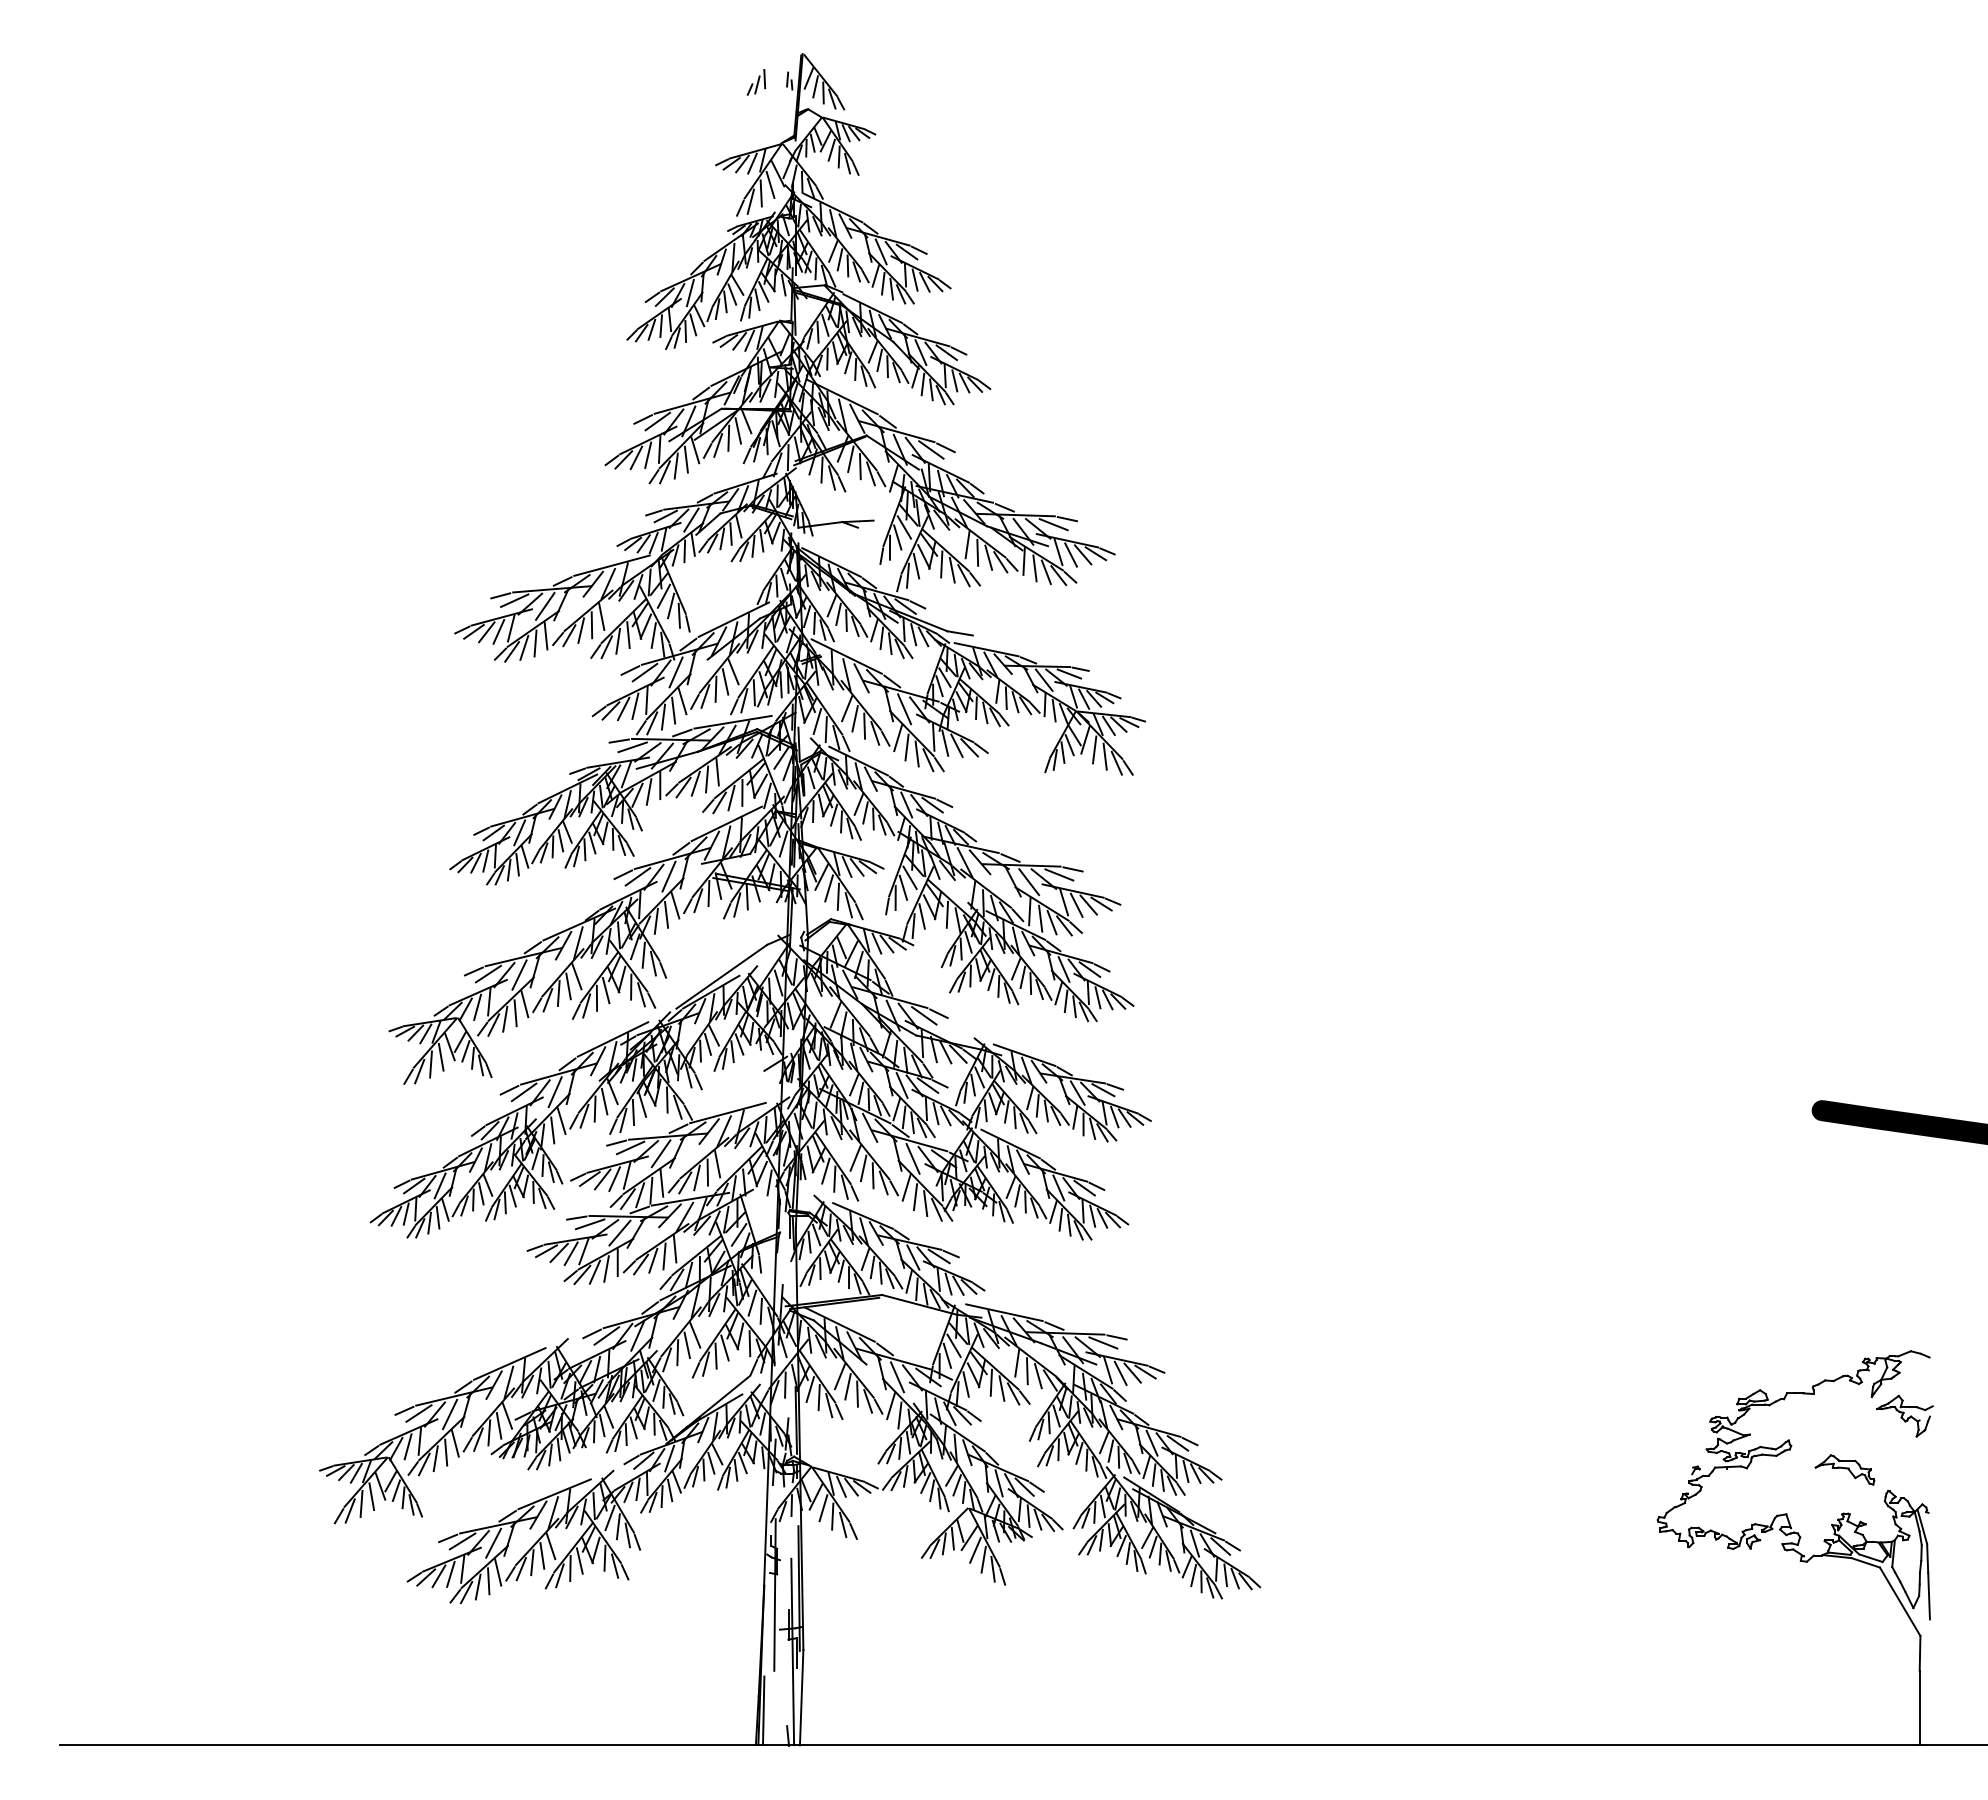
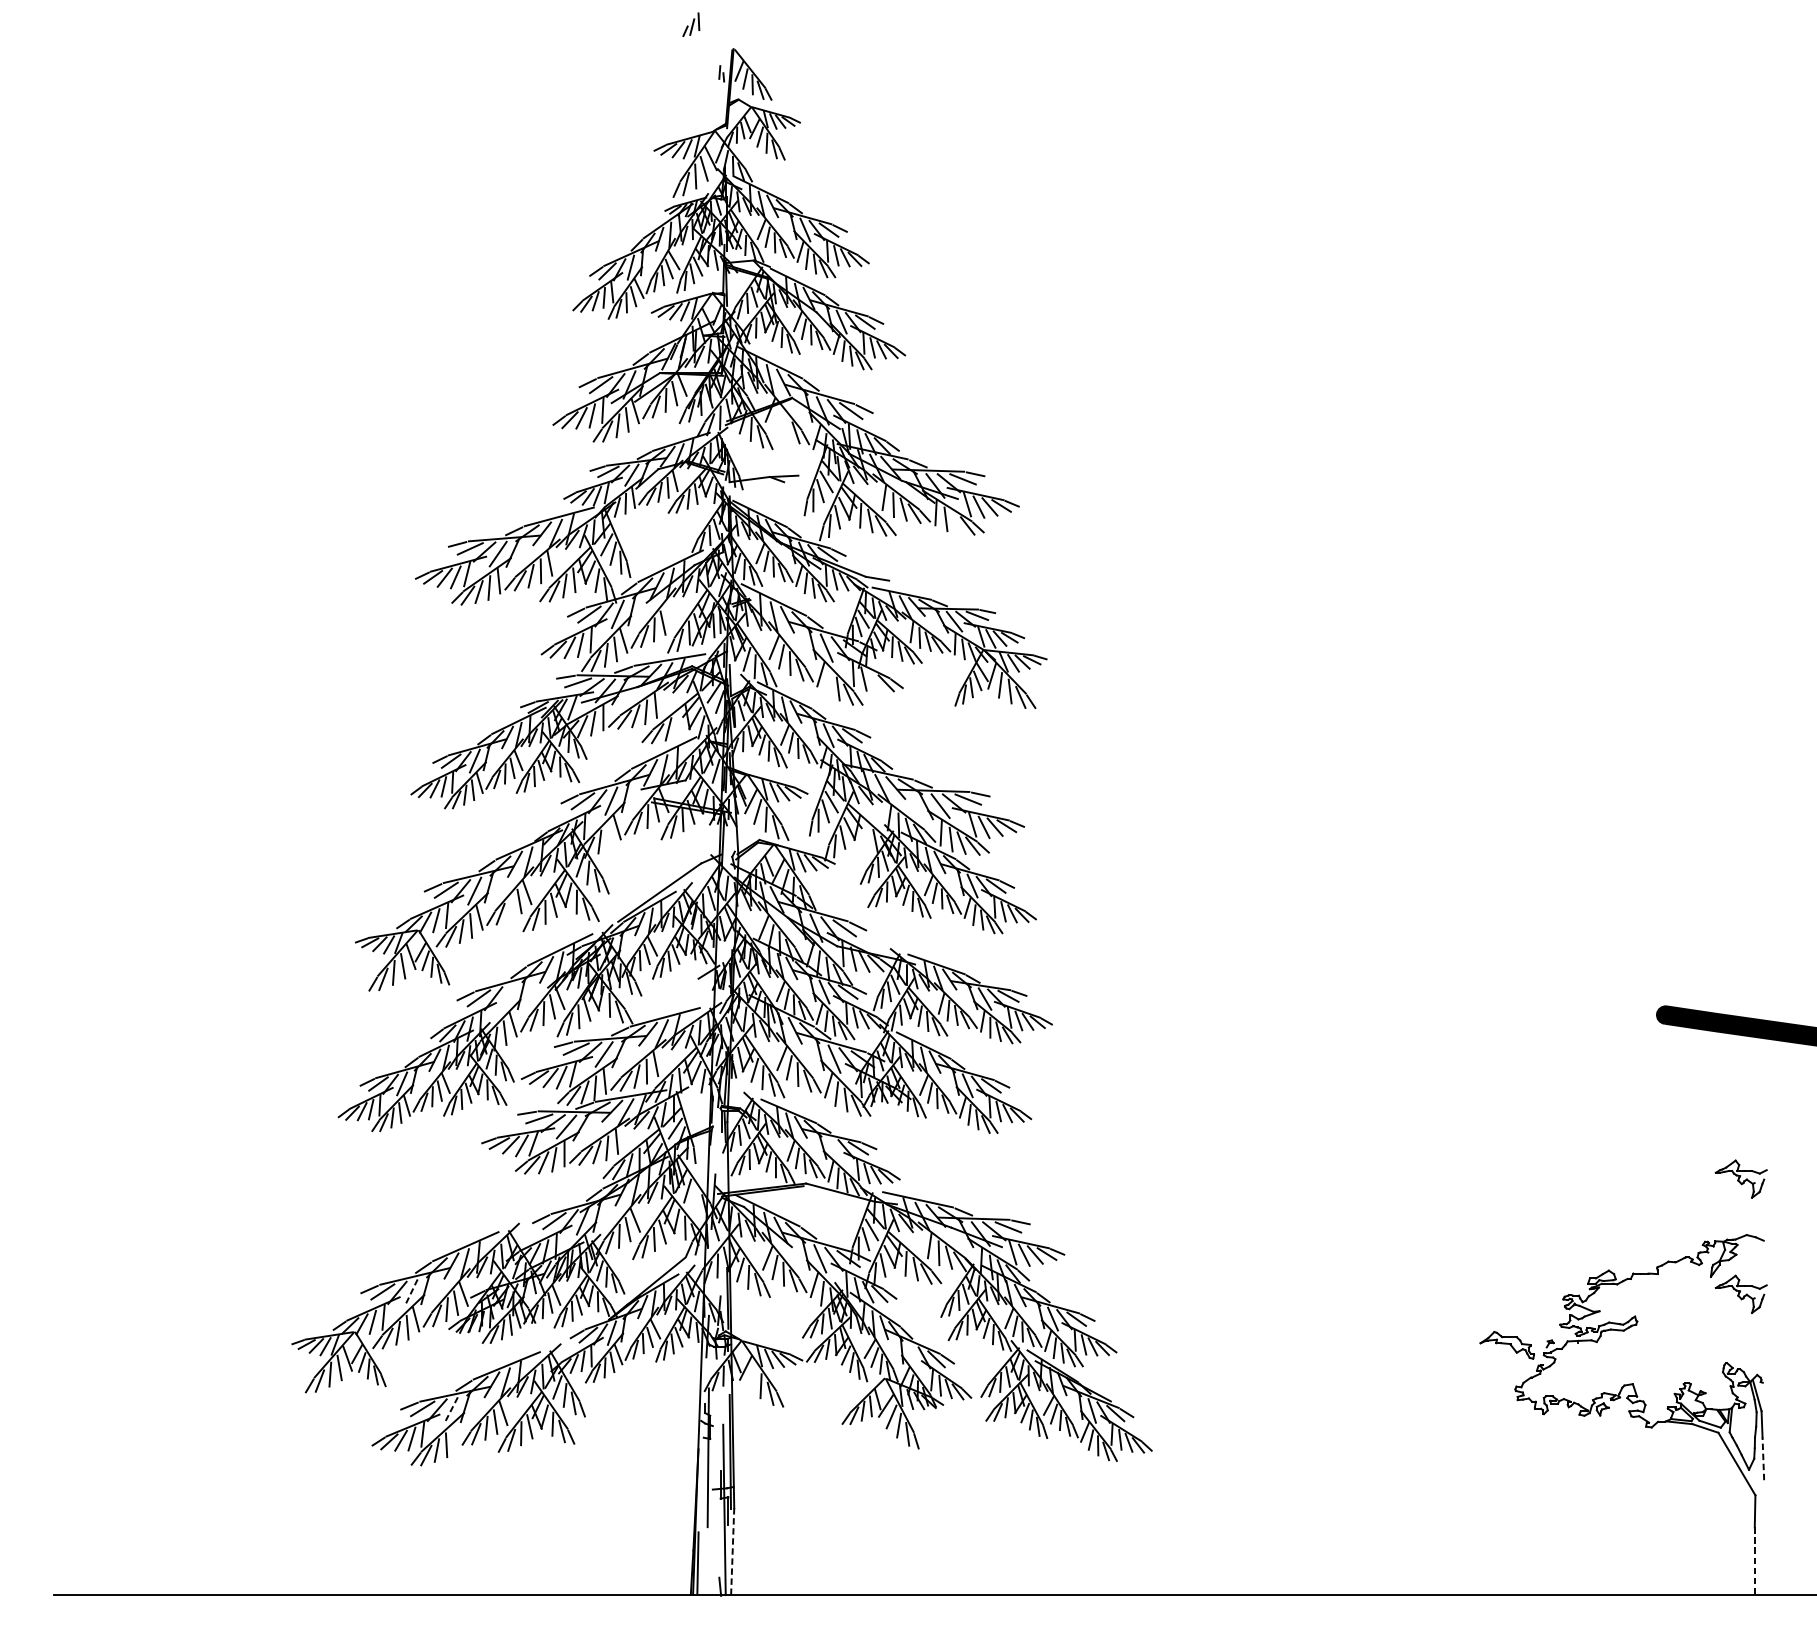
part: (756, 82) -> (691, 24), moved
line: (850, 459) -> (777, 419), removed
line: (859, 466) -> (785, 426), removed
line: (1045, 572) -> (955, 523), removed
line: (733, 671) -> (670, 613), removed
line: (956, 745) -> (874, 681), removed
line: (906, 747) -> (828, 683), removed
line: (742, 792) -> (678, 724), removed
line: (666, 914) -> (609, 835), removed
line: (947, 914) -> (865, 835), removed
line: (558, 992) -> (510, 907), removed
line: (554, 1092) -> (506, 998), removed
line: (913, 1257) -> (834, 1149), removed
part: (1904, 1289) -> (1740, 1178), added
line: (760, 1310) -> (695, 1197), removed
line: (449, 1414) -> (410, 1292), solid -> dashed
part: (1844, 1469) -> (1506, 1344), moved
line: (998, 1483) -> (912, 1355), removed
line: (823, 1508) -> (752, 1378), removed
line: (493, 1543) -> (450, 1410), solid -> dashed
line: (498, 1572) -> (455, 1437), removed
line: (1929, 1595) -> (1763, 1458), solid -> dashed
line: (801, 1697) -> (732, 1551), solid -> dashed
line: (1919, 1708) -> (1754, 1561), solid -> dashed

